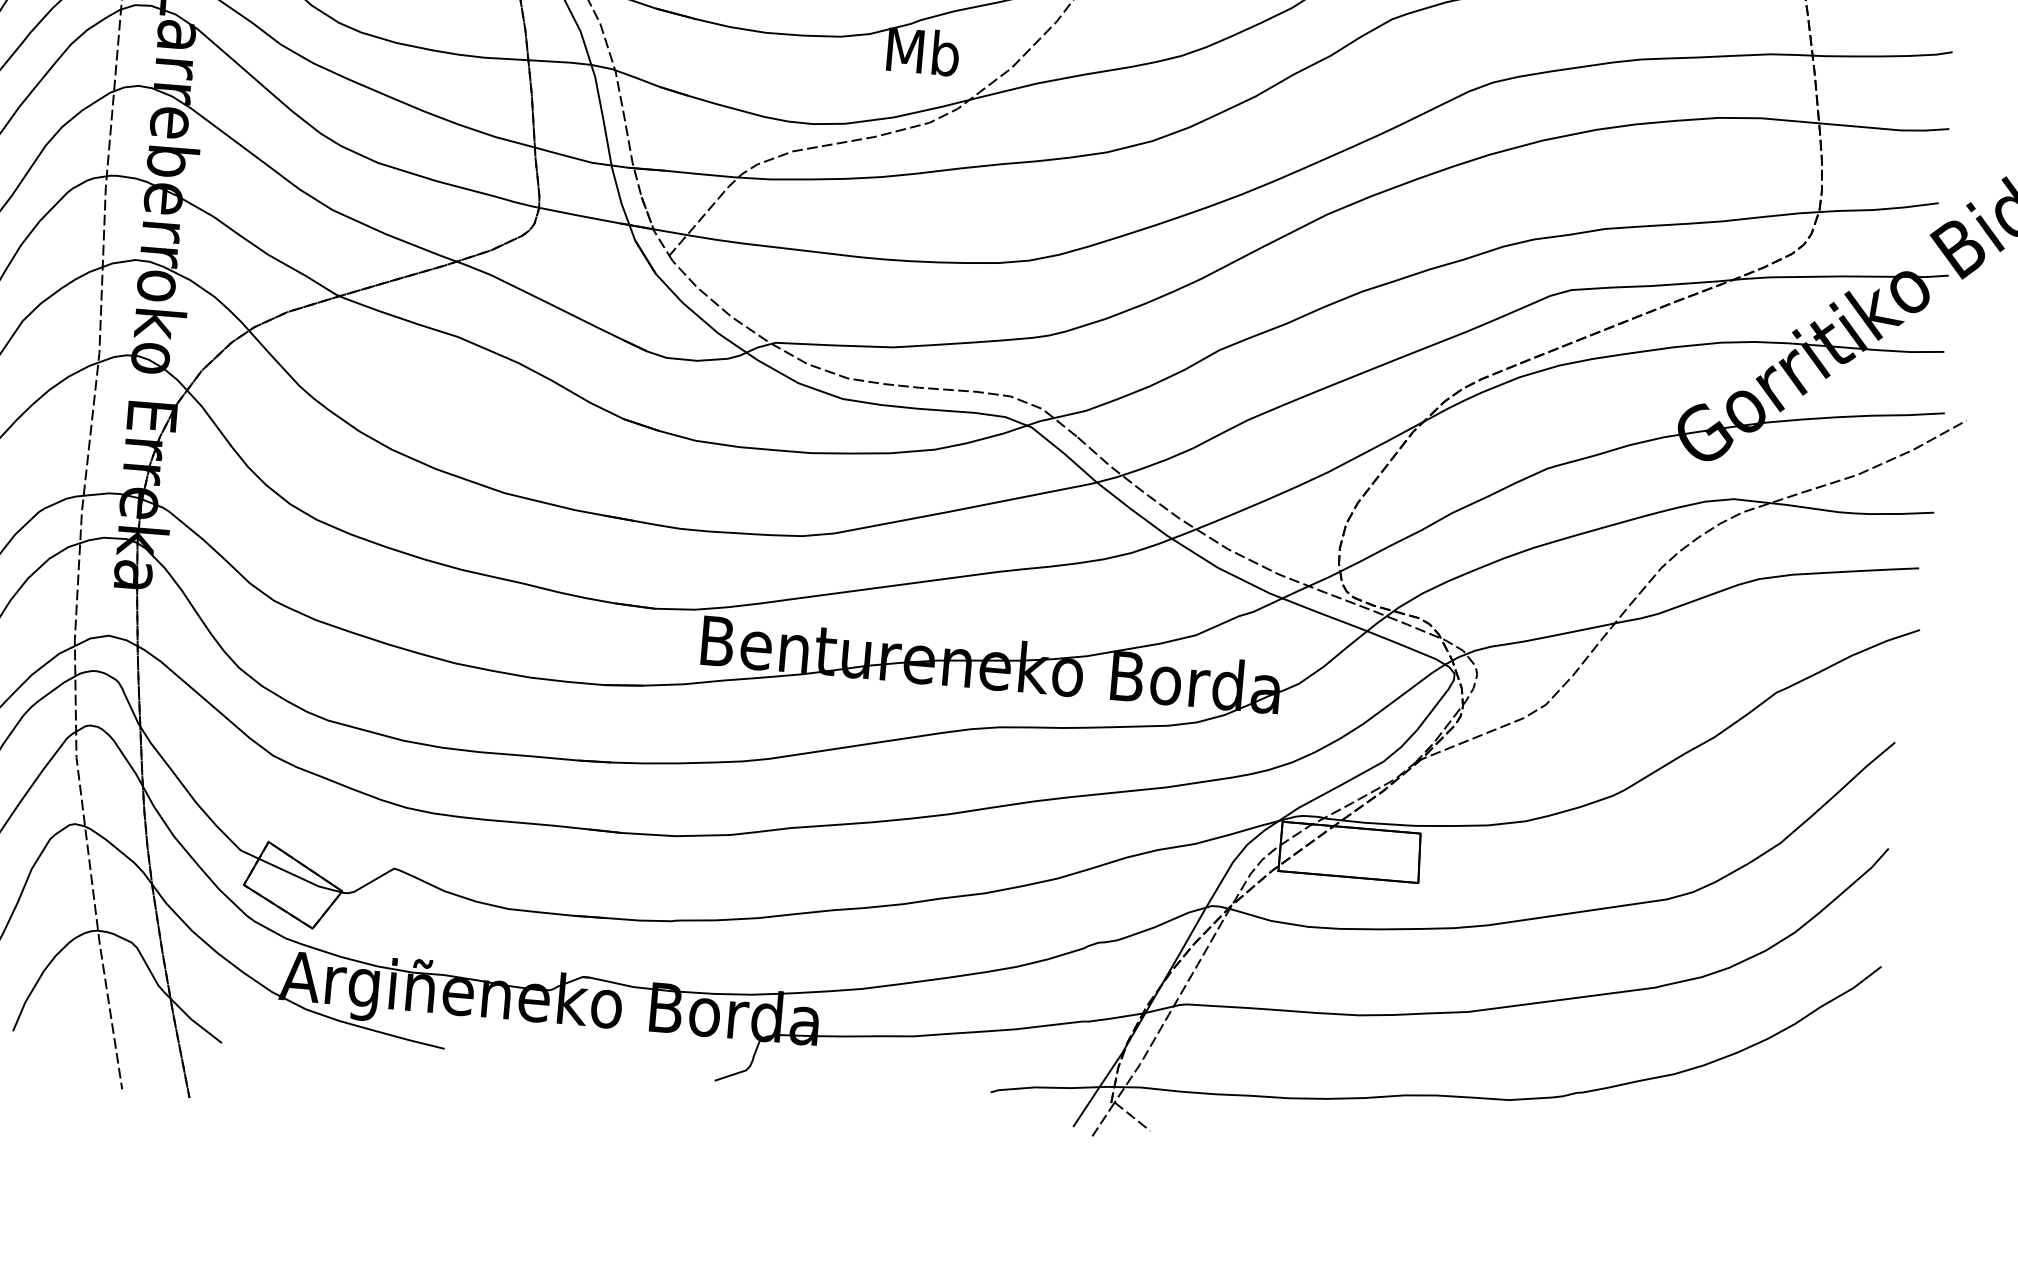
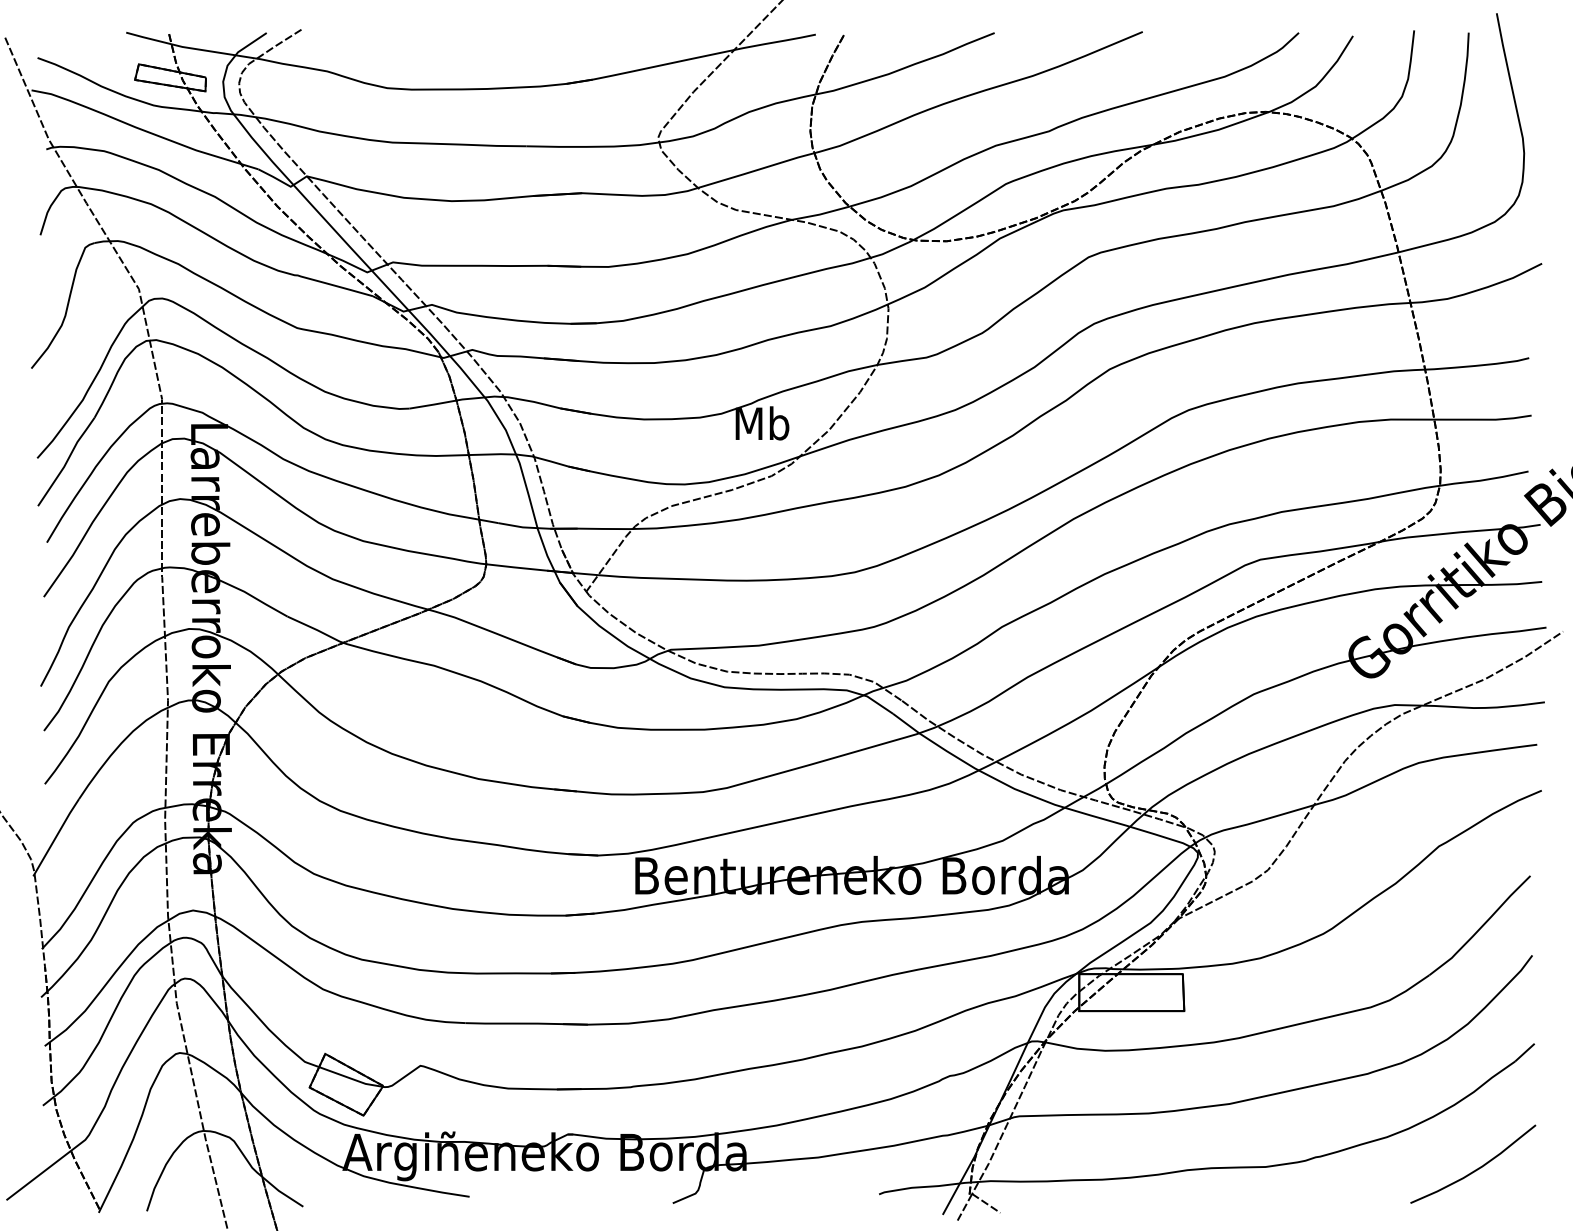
curve: (1788, 1127) -> (1475, 1169), added

